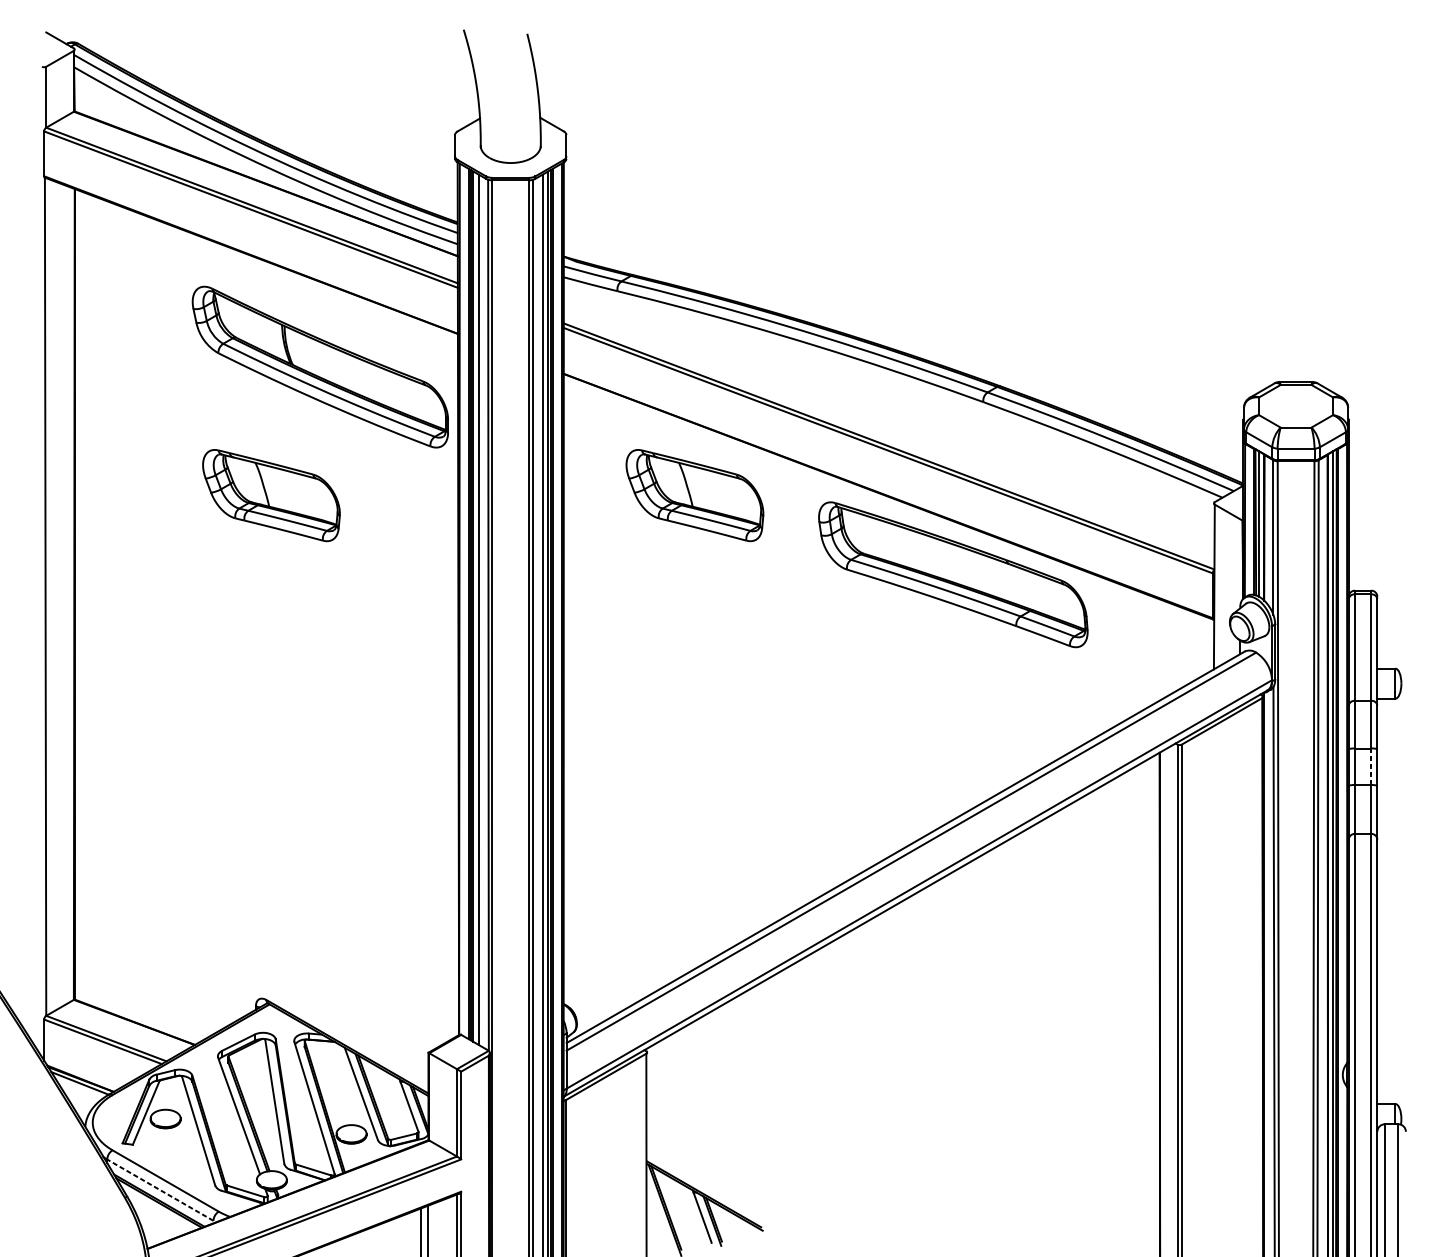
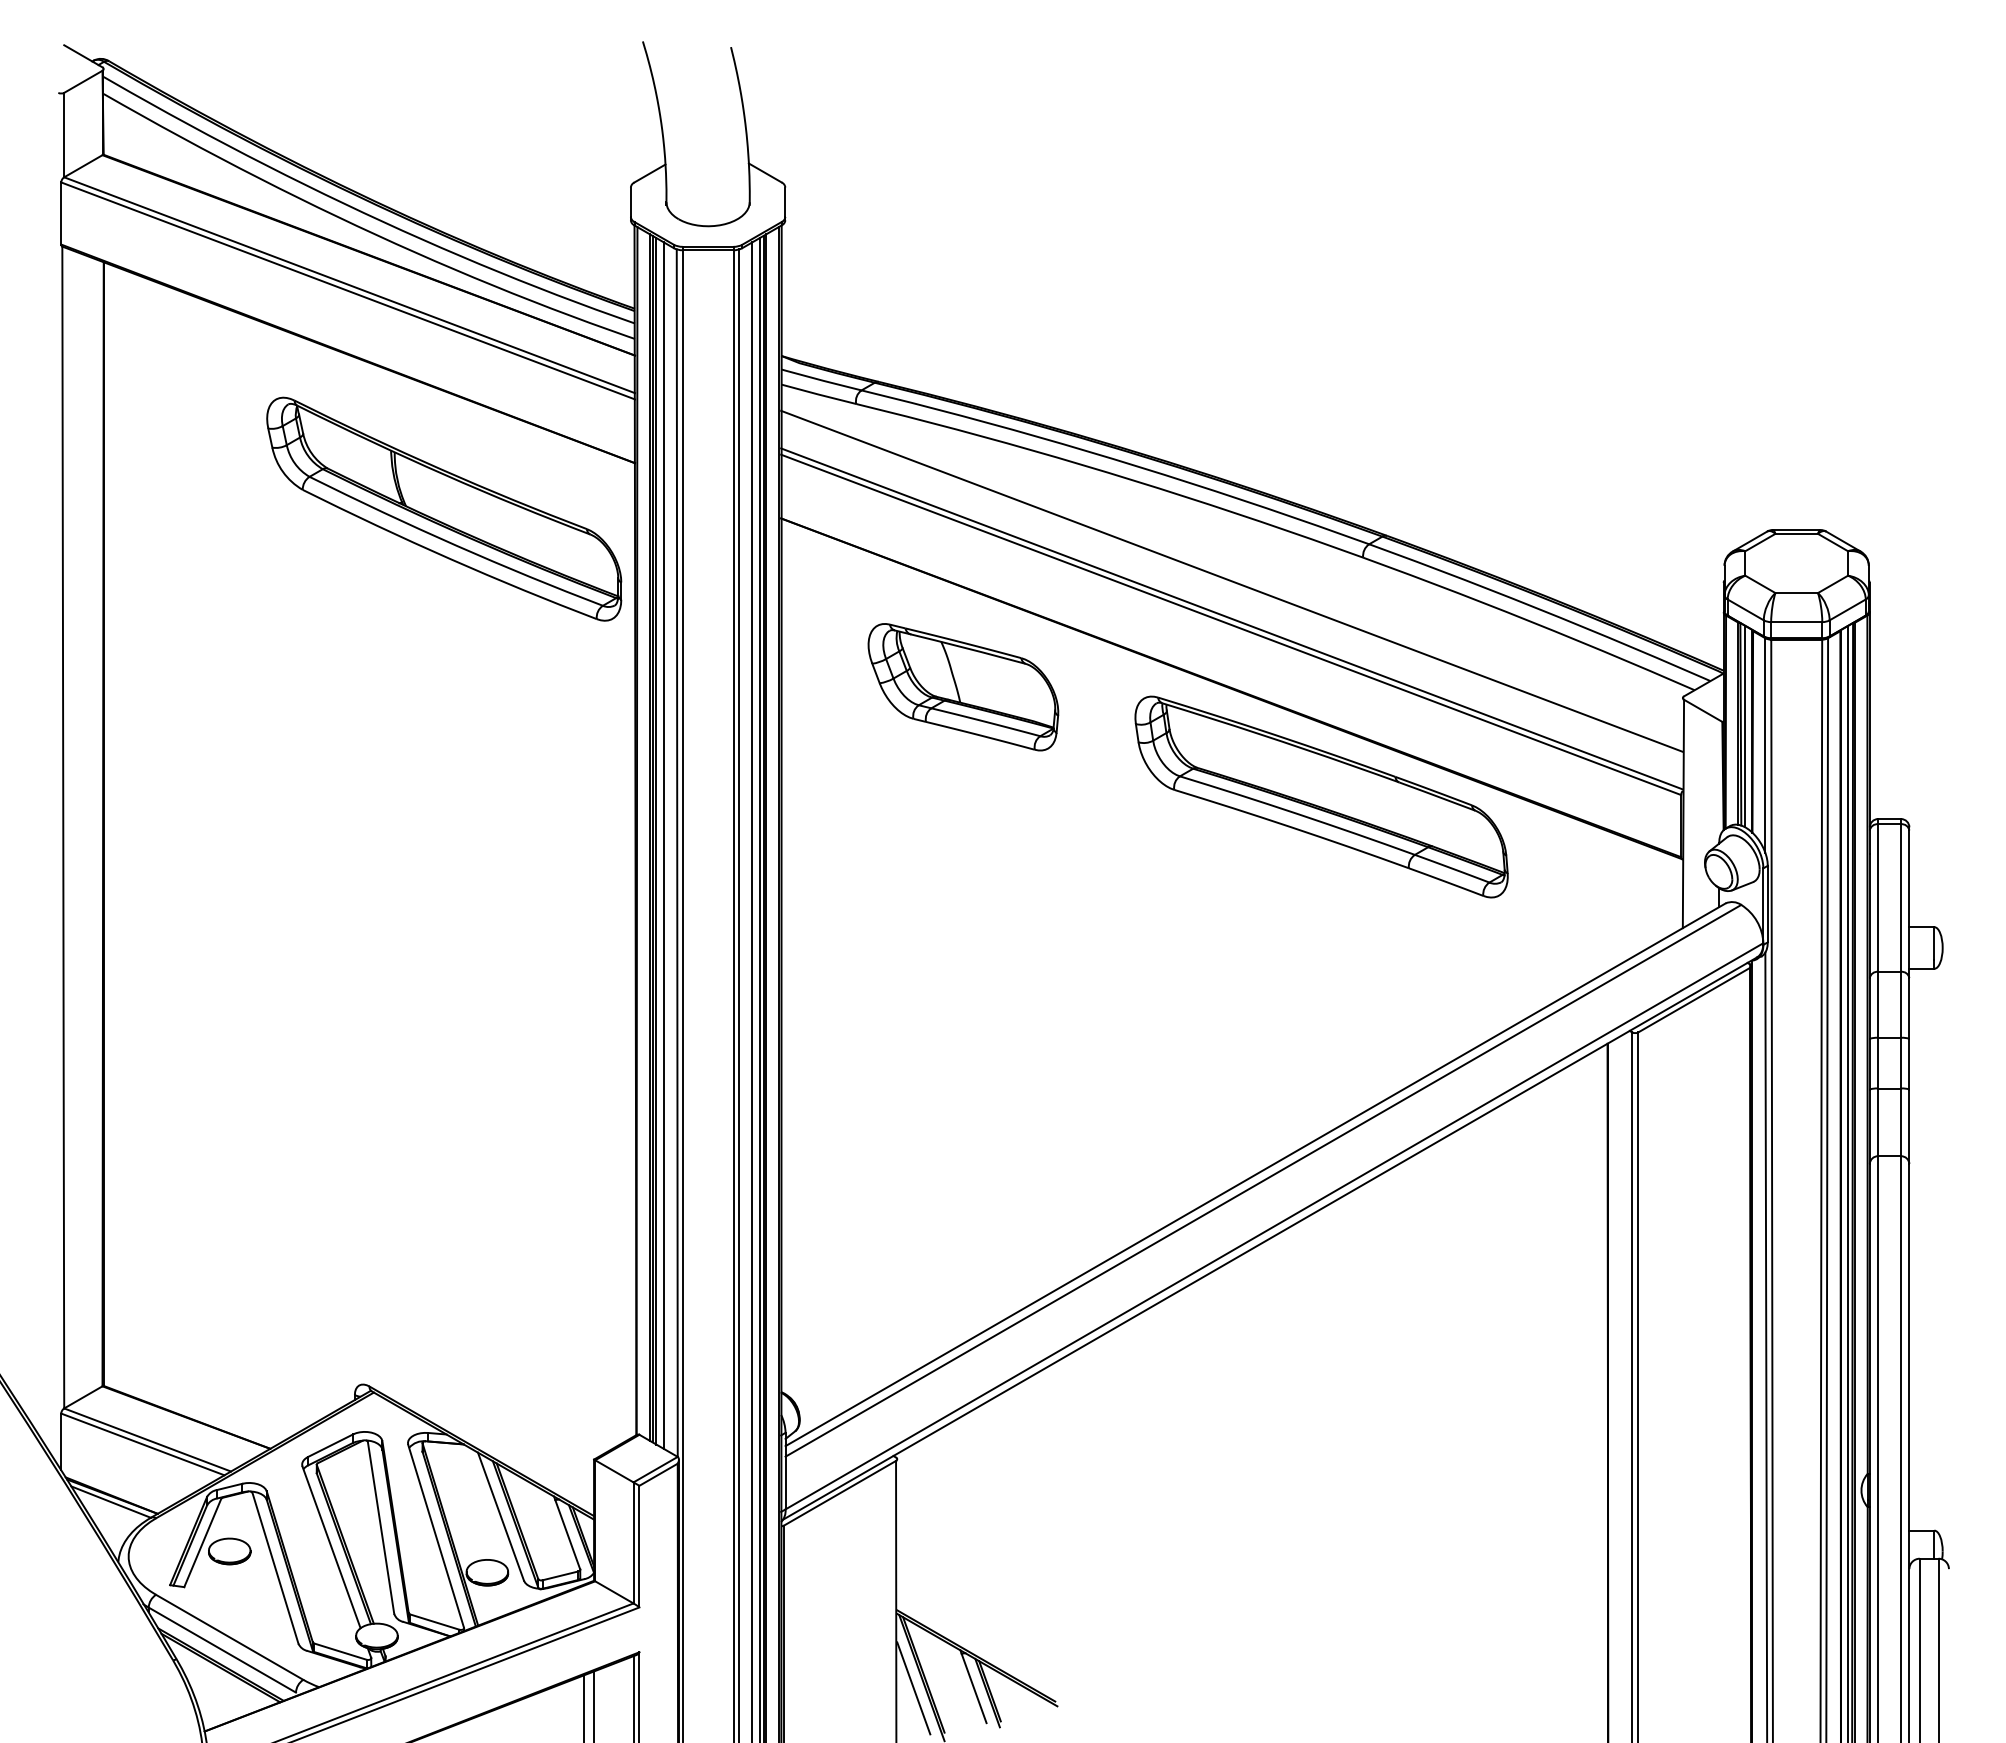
line: (888, 418) -> (1231, 580), added
part: (271, 495) -> (376, 687), removed
line: (1371, 766) -> (1901, 1062), dashed -> solid
line: (159, 1189) -> (221, 1649), dashed -> solid
line: (658, 1217) -> (913, 1688), added

